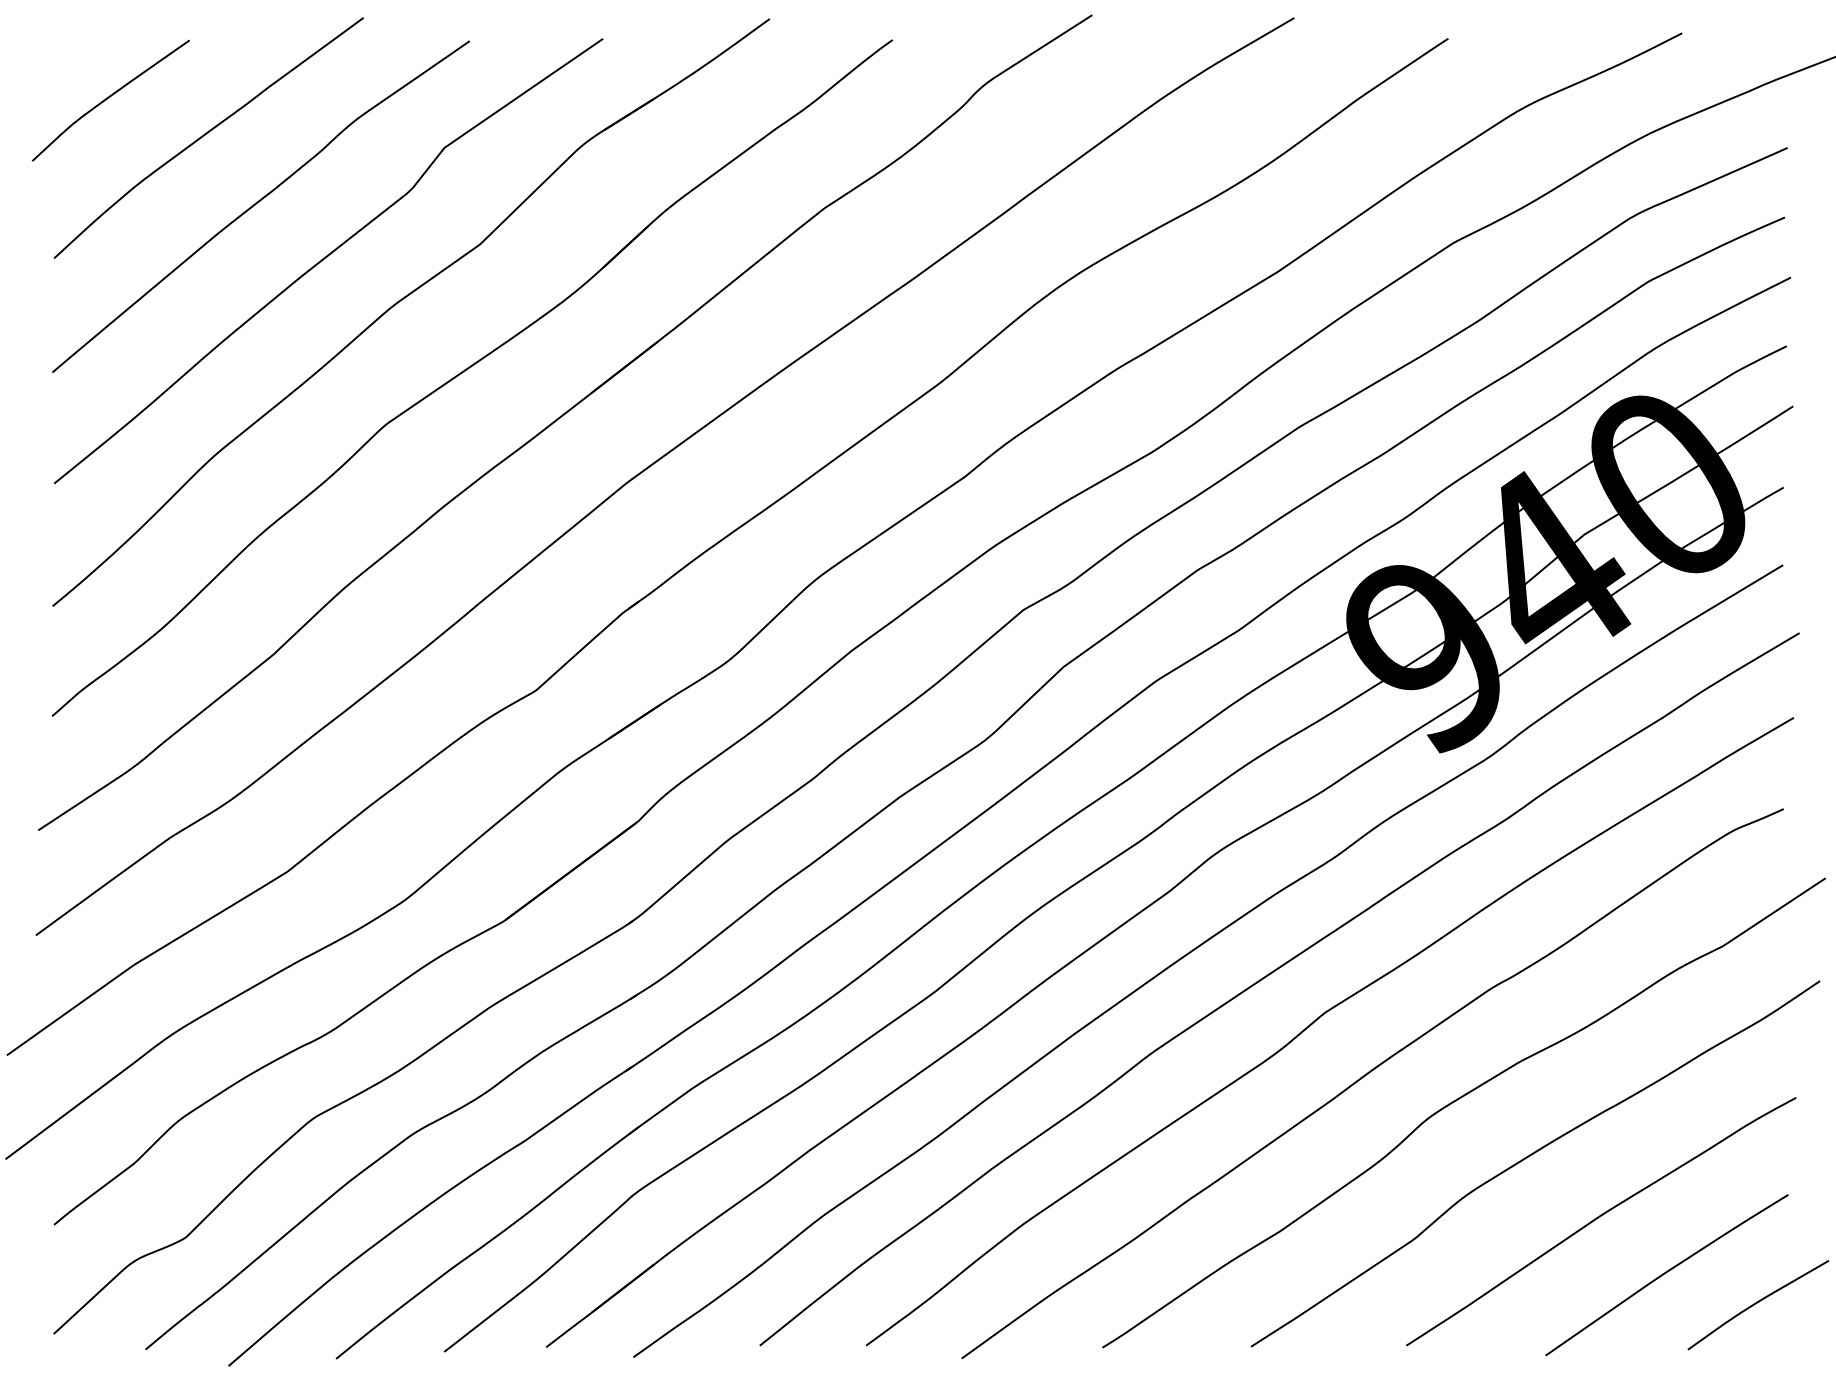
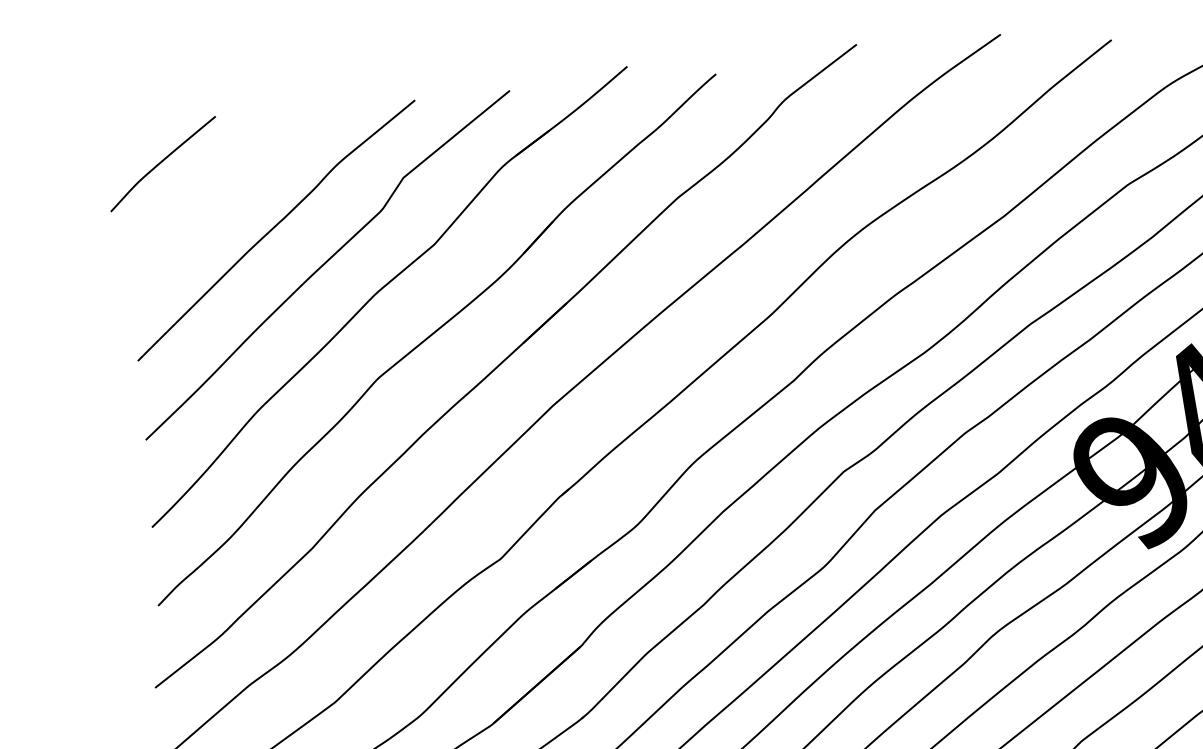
curve: (206, 134) -> (233, 182), removed

